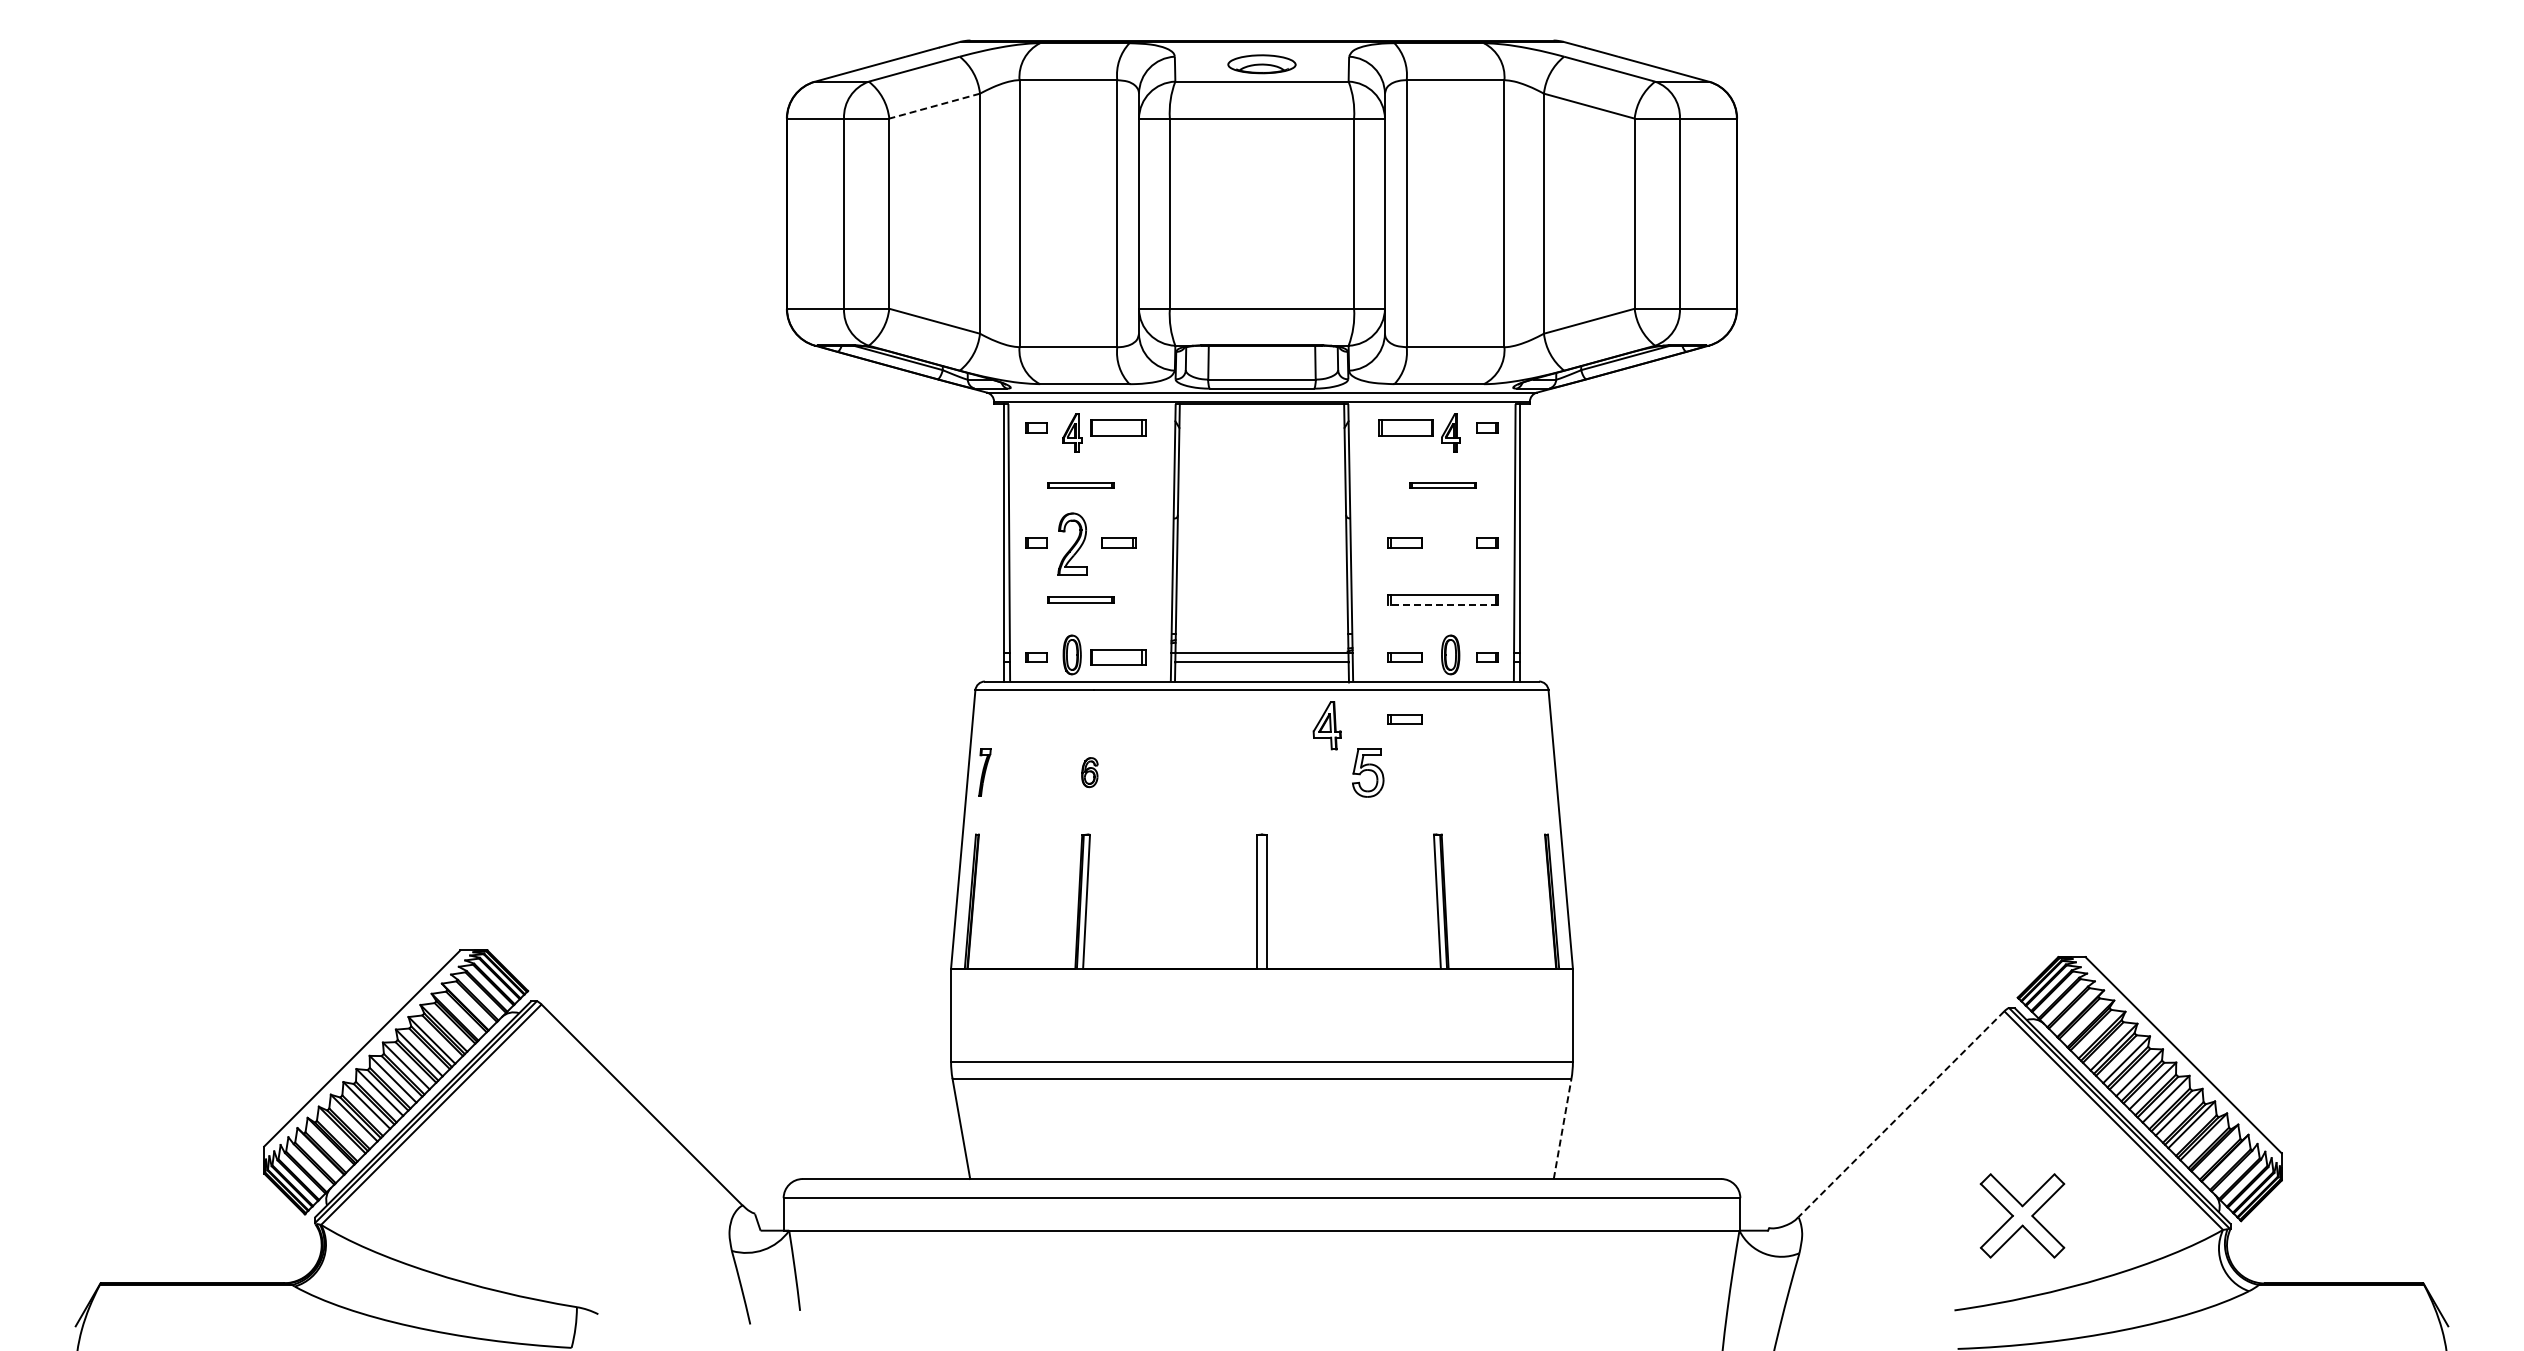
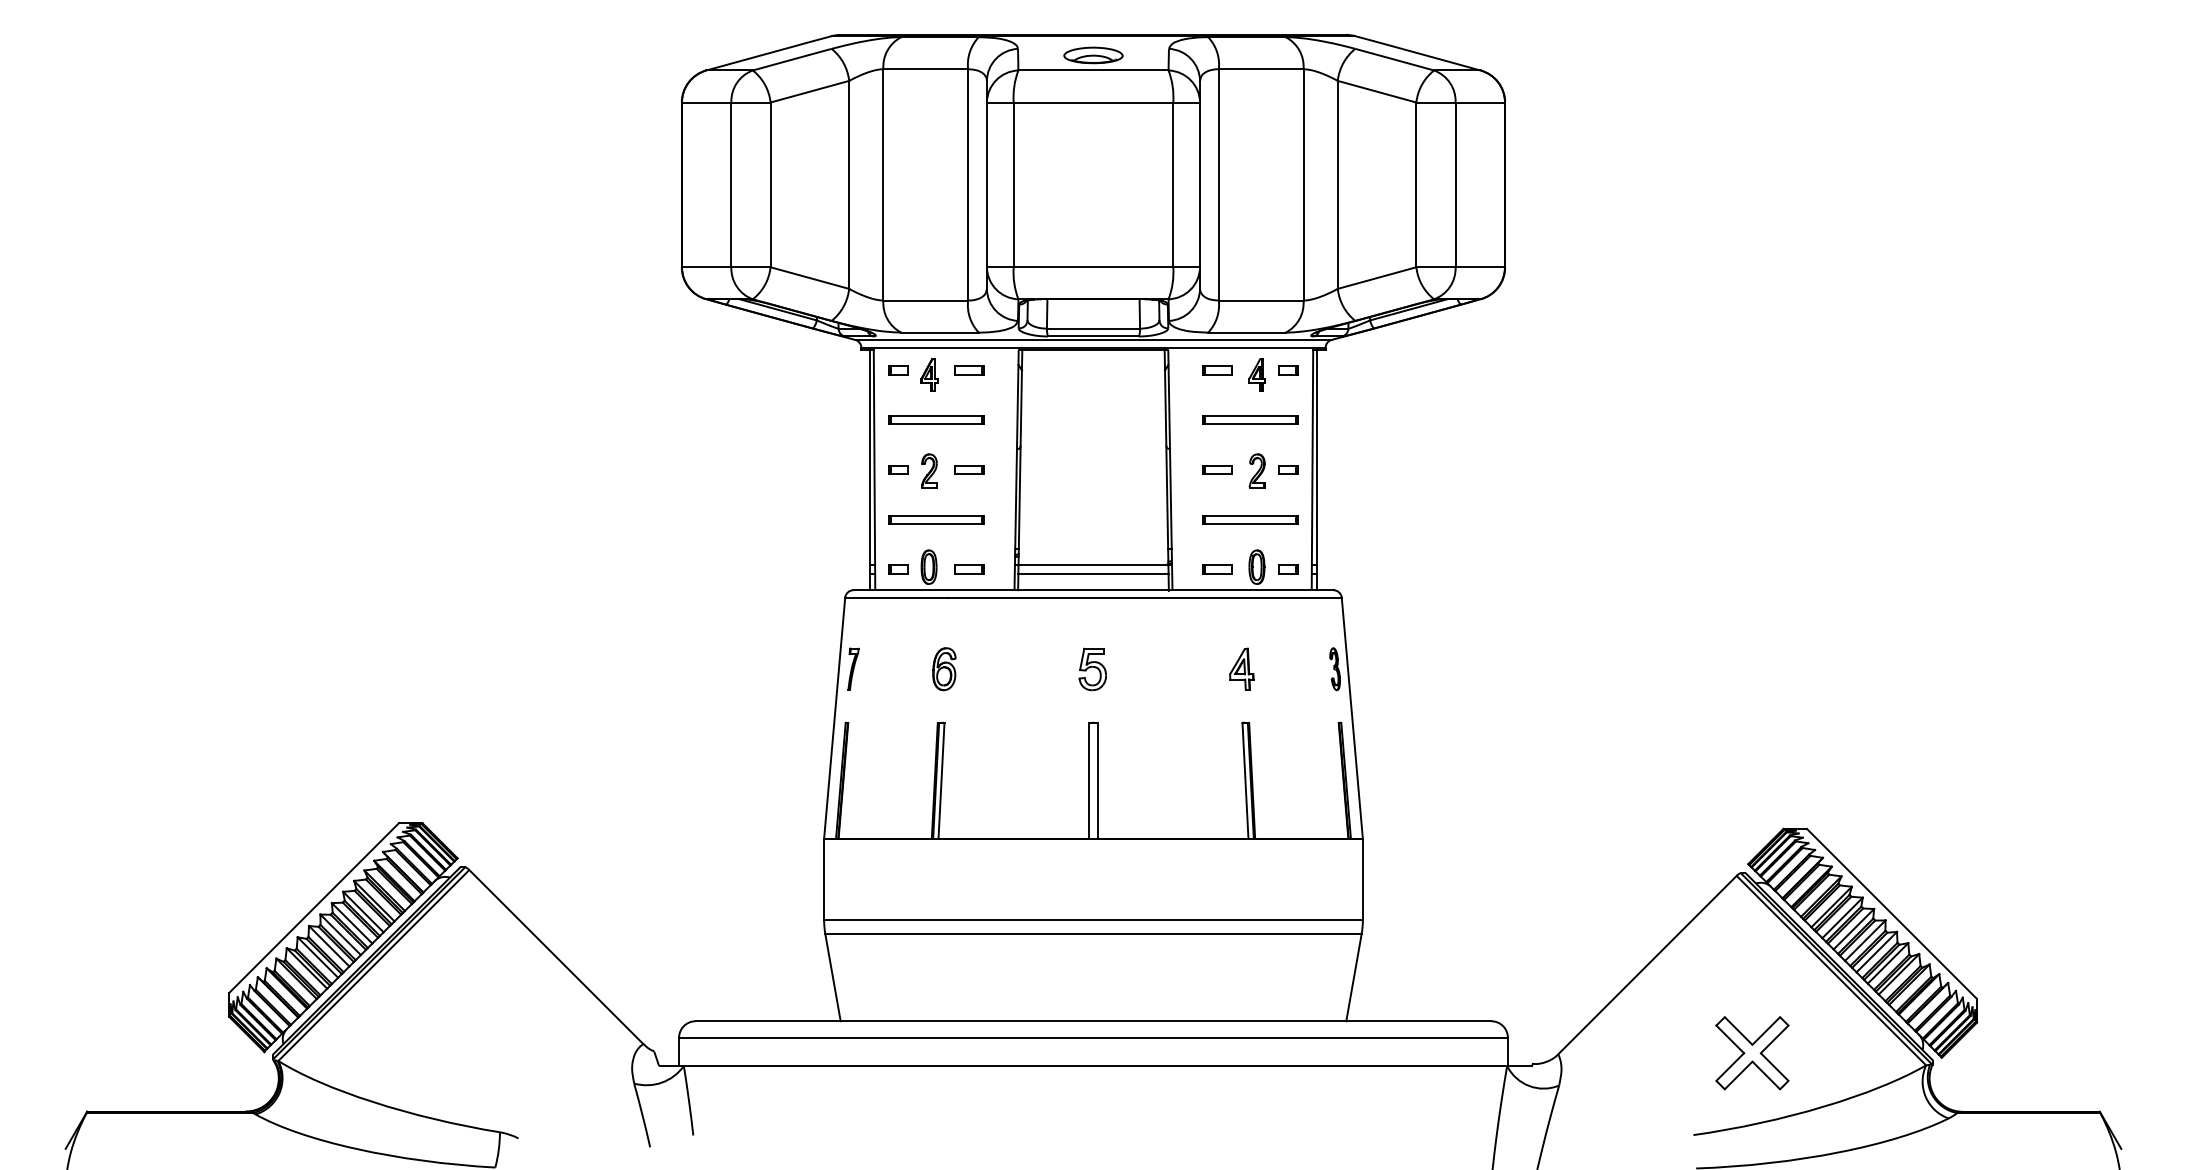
line: (934, 106) -> (809, 92), dashed -> solid
part: (1118, 427) -> (969, 370), size x0.62
part: (1404, 427) -> (1216, 370), size x0.62
part: (1080, 485) -> (936, 420), size x1.67
part: (1442, 485) -> (1249, 420), size x1.67
part: (1072, 543) -> (929, 470), size x0.62
part: (1450, 543) -> (1256, 470), added
part: (1080, 599) -> (936, 519), size x1.67
line: (1443, 605) -> (1250, 524), dashed -> solid
part: (1118, 657) -> (969, 569), size x0.62
part: (1404, 719) -> (1216, 623), removed
part: (1326, 725) -> (1241, 669), moved
part: (1089, 772) -> (944, 669), size x1.67
part: (1368, 772) -> (1093, 669), moved
part: (1540, 772) -> (1334, 669), added
line: (1901, 1114) -> (1647, 965), dashed -> solid
line: (1562, 1128) -> (1353, 977), dashed -> solid

